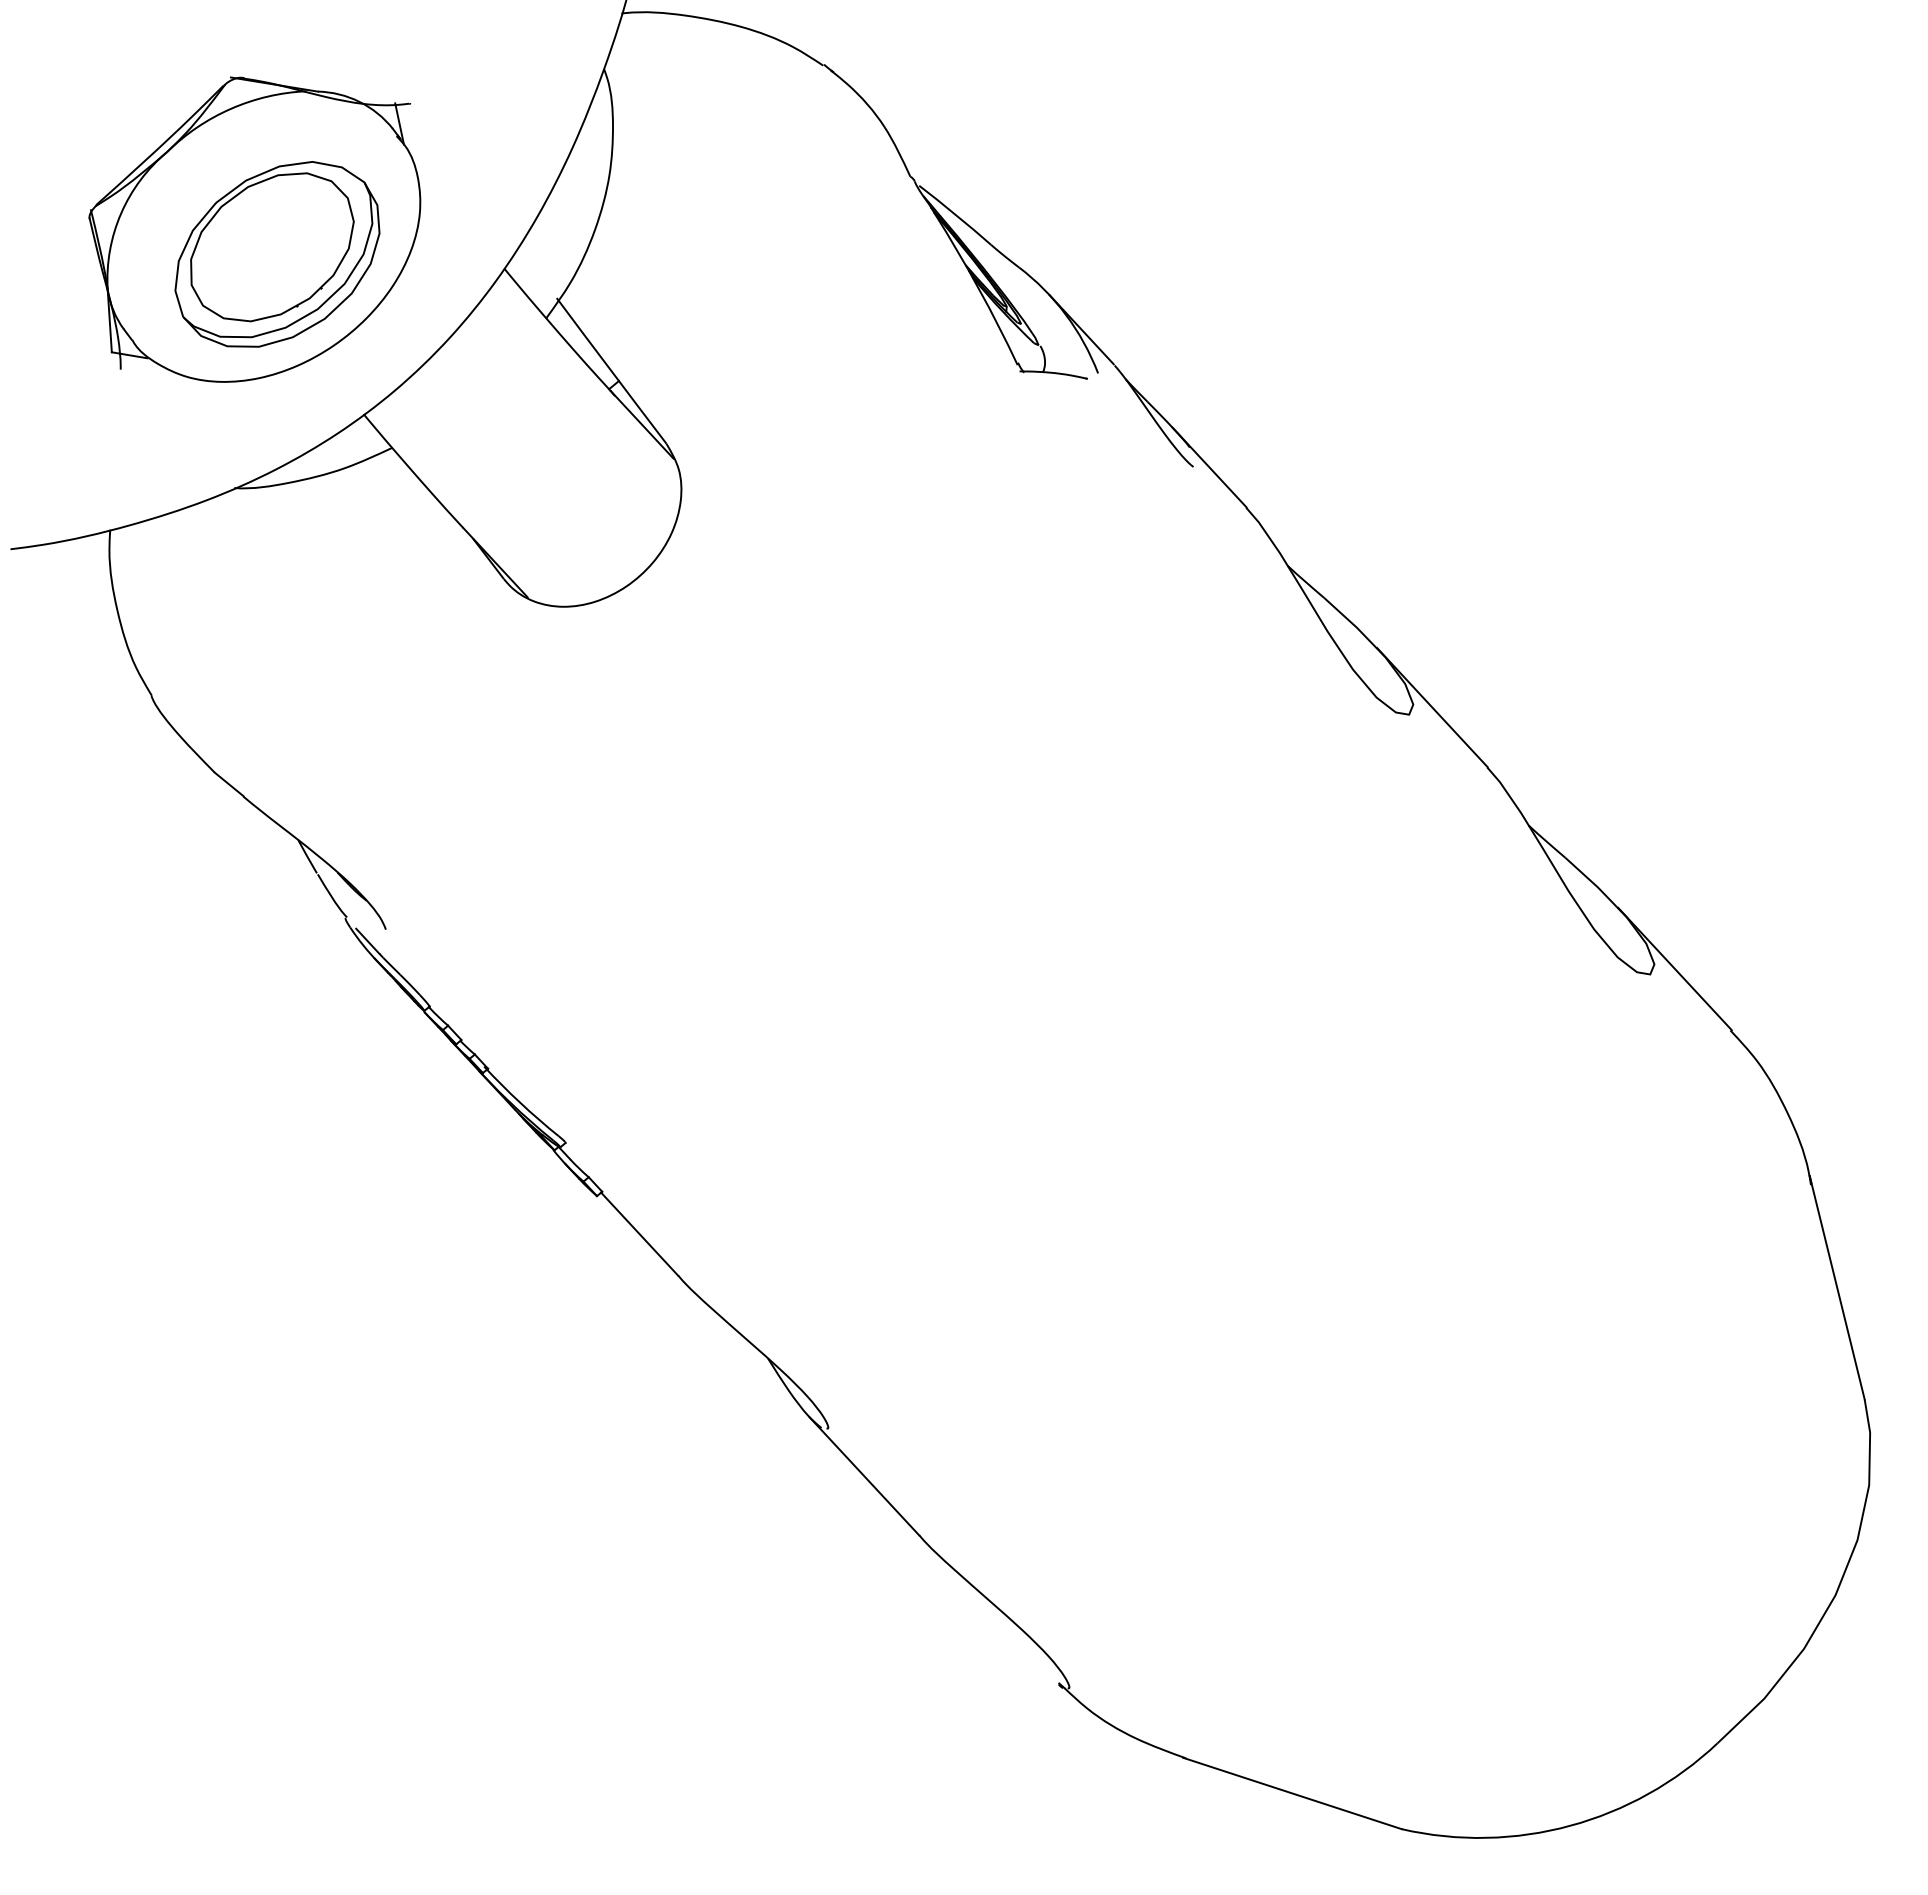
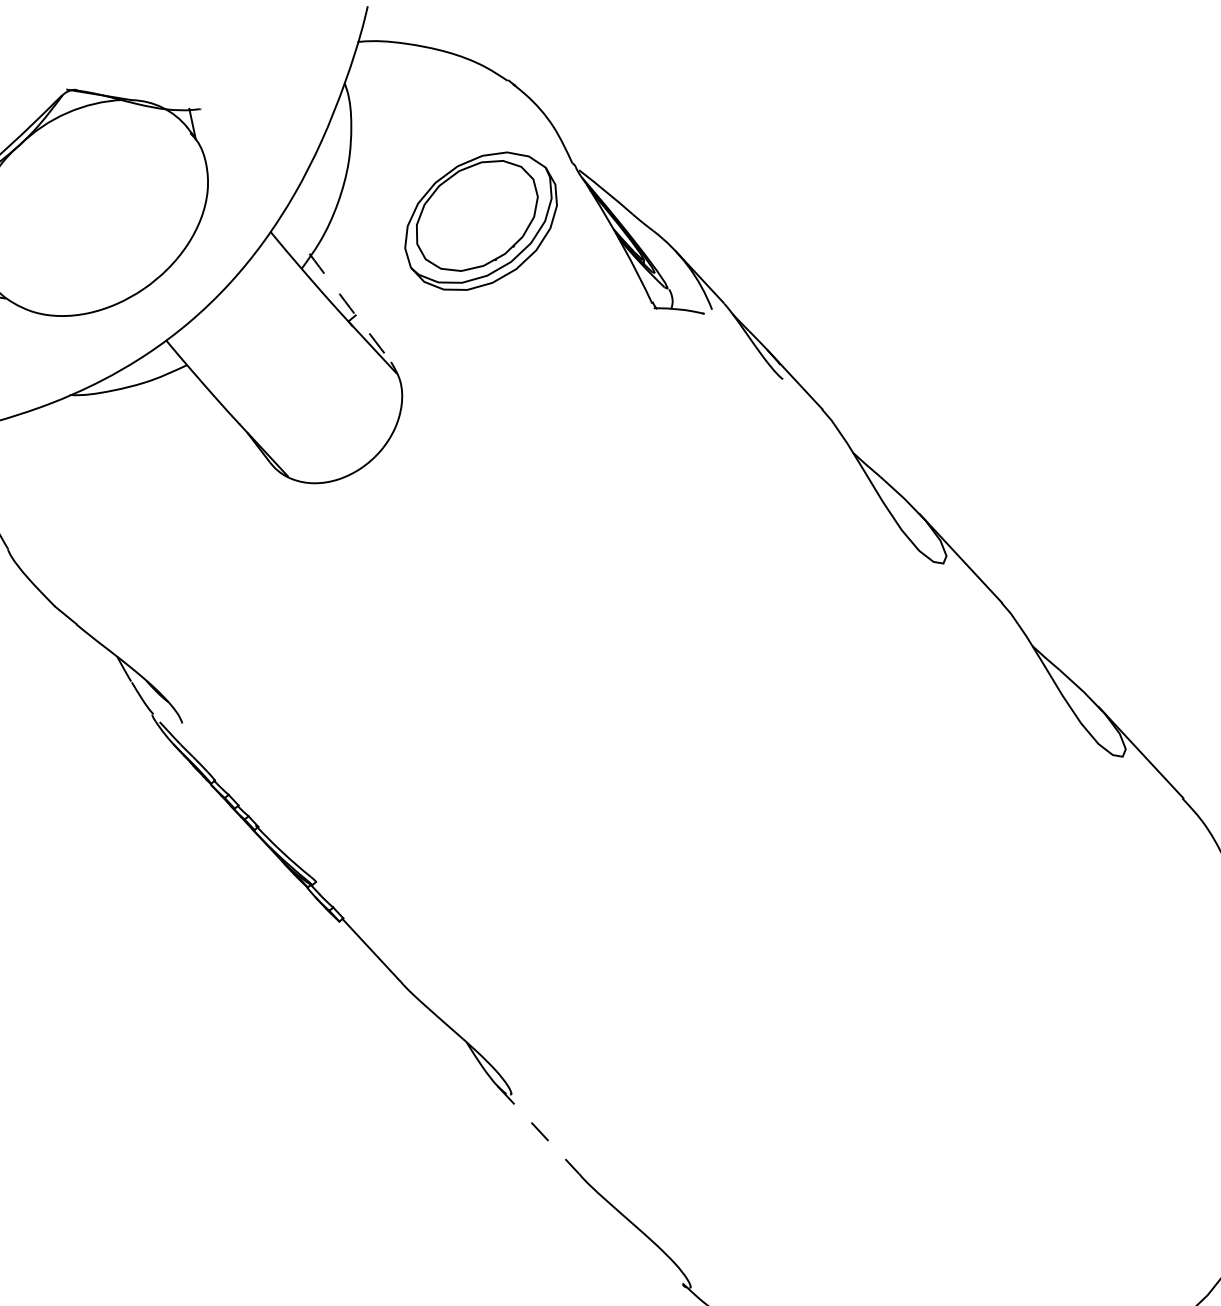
part: (277, 254) -> (481, 221), moved
arc: (611, 371) -> (350, 308), solid -> dashed
line: (864, 1476) -> (538, 1130), solid -> dashed

